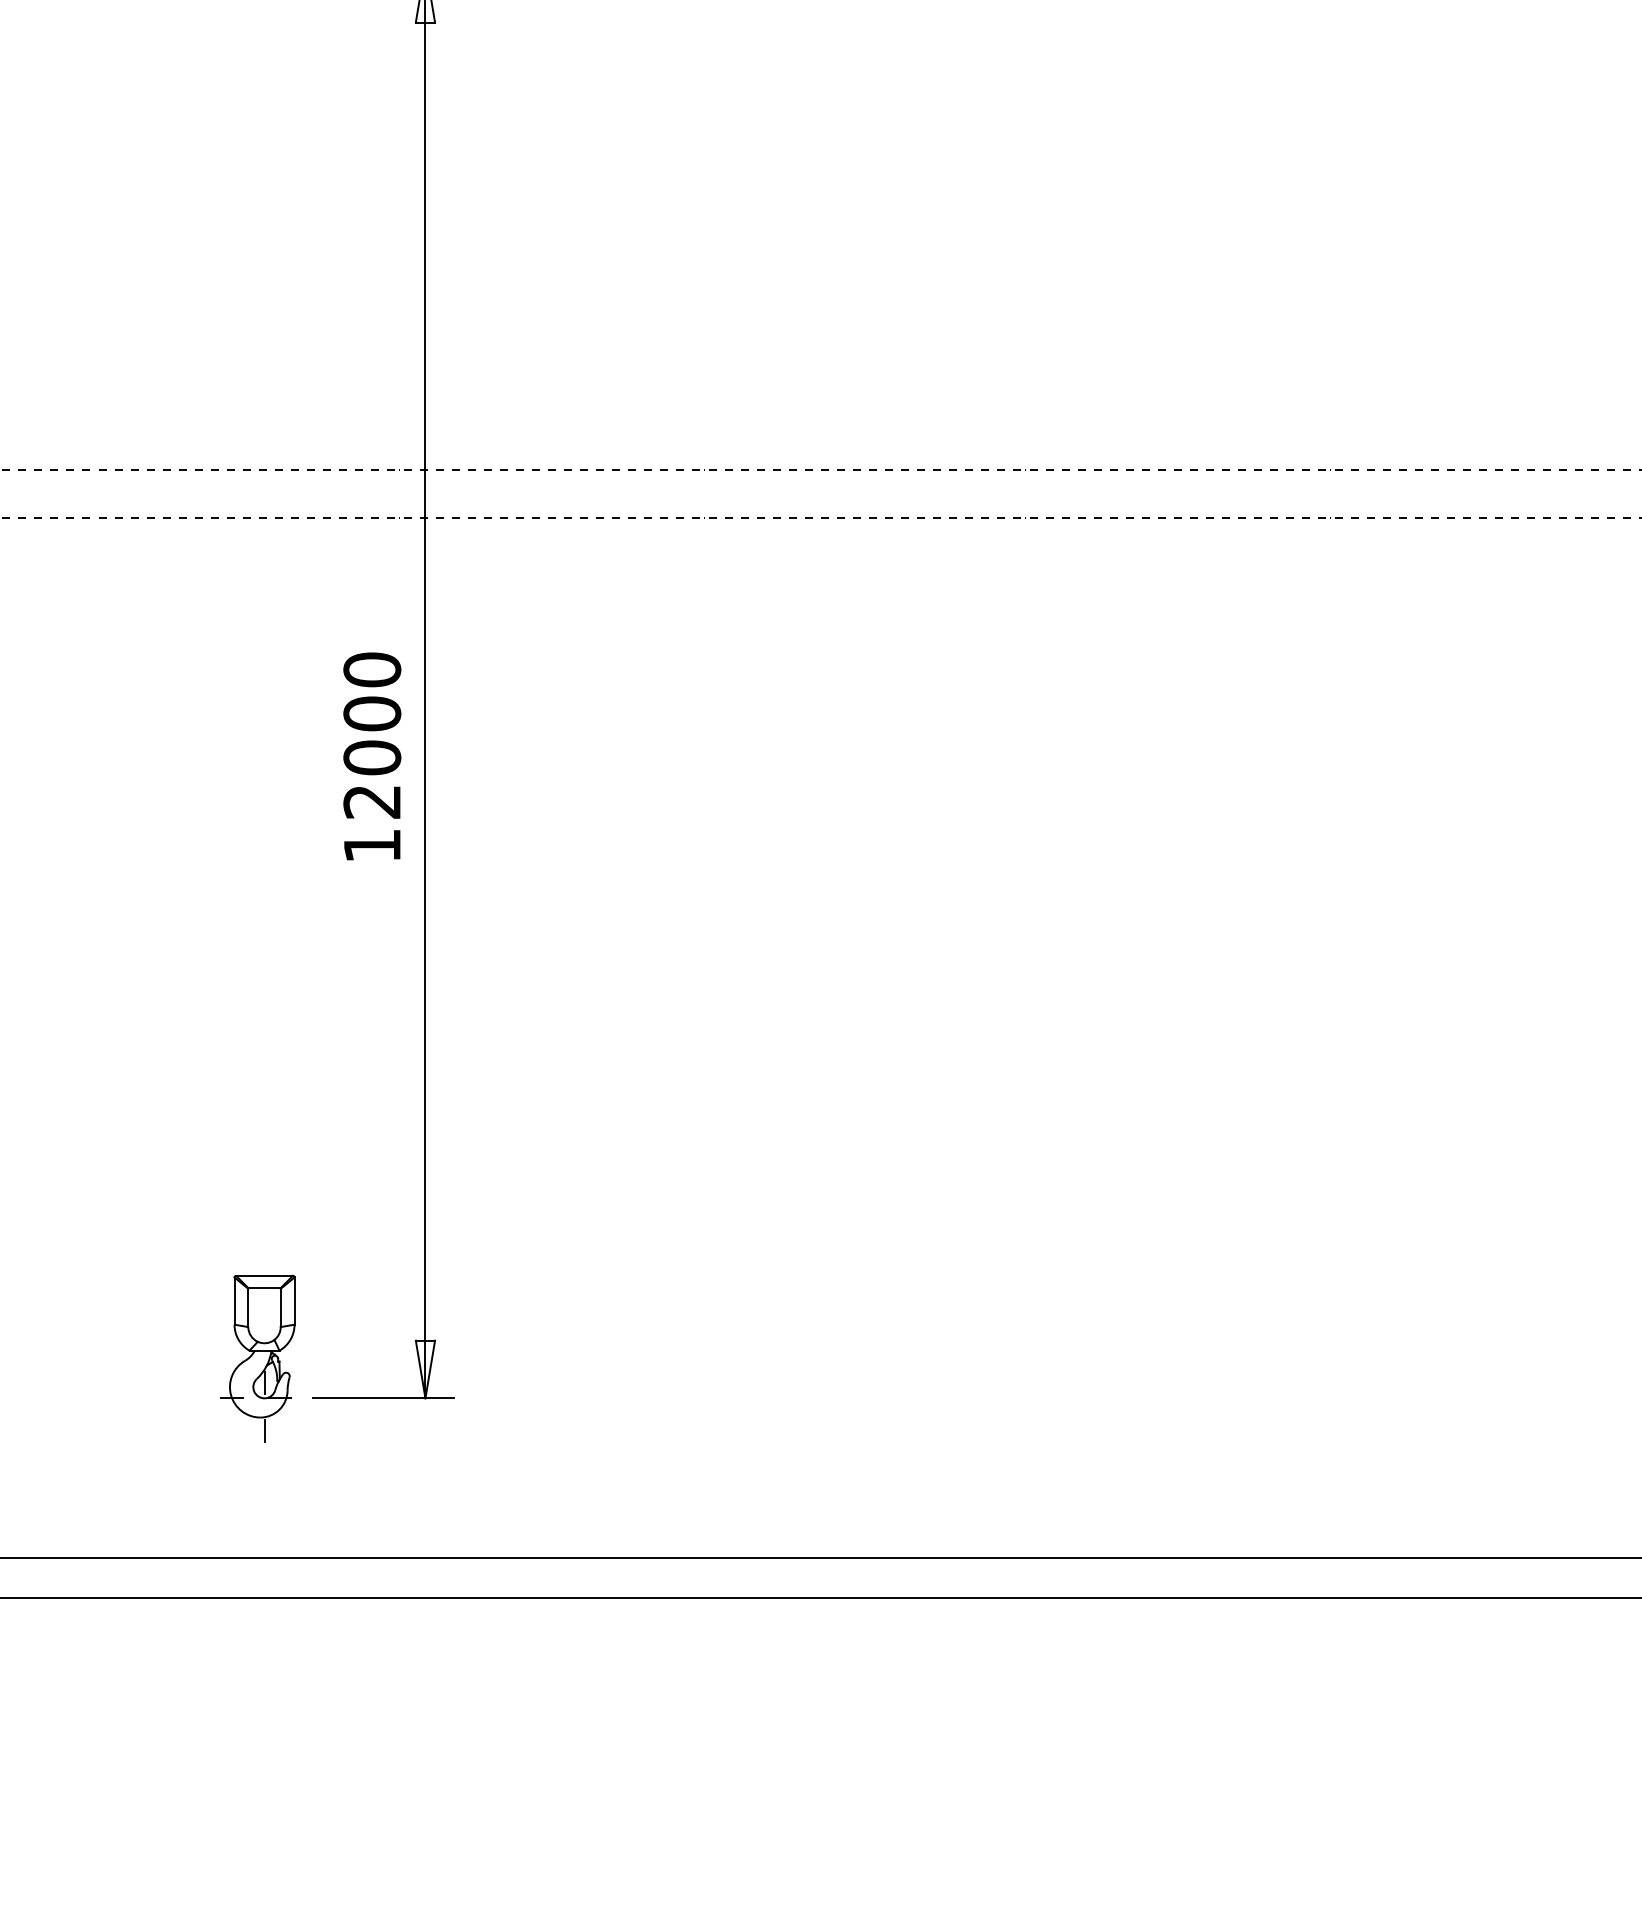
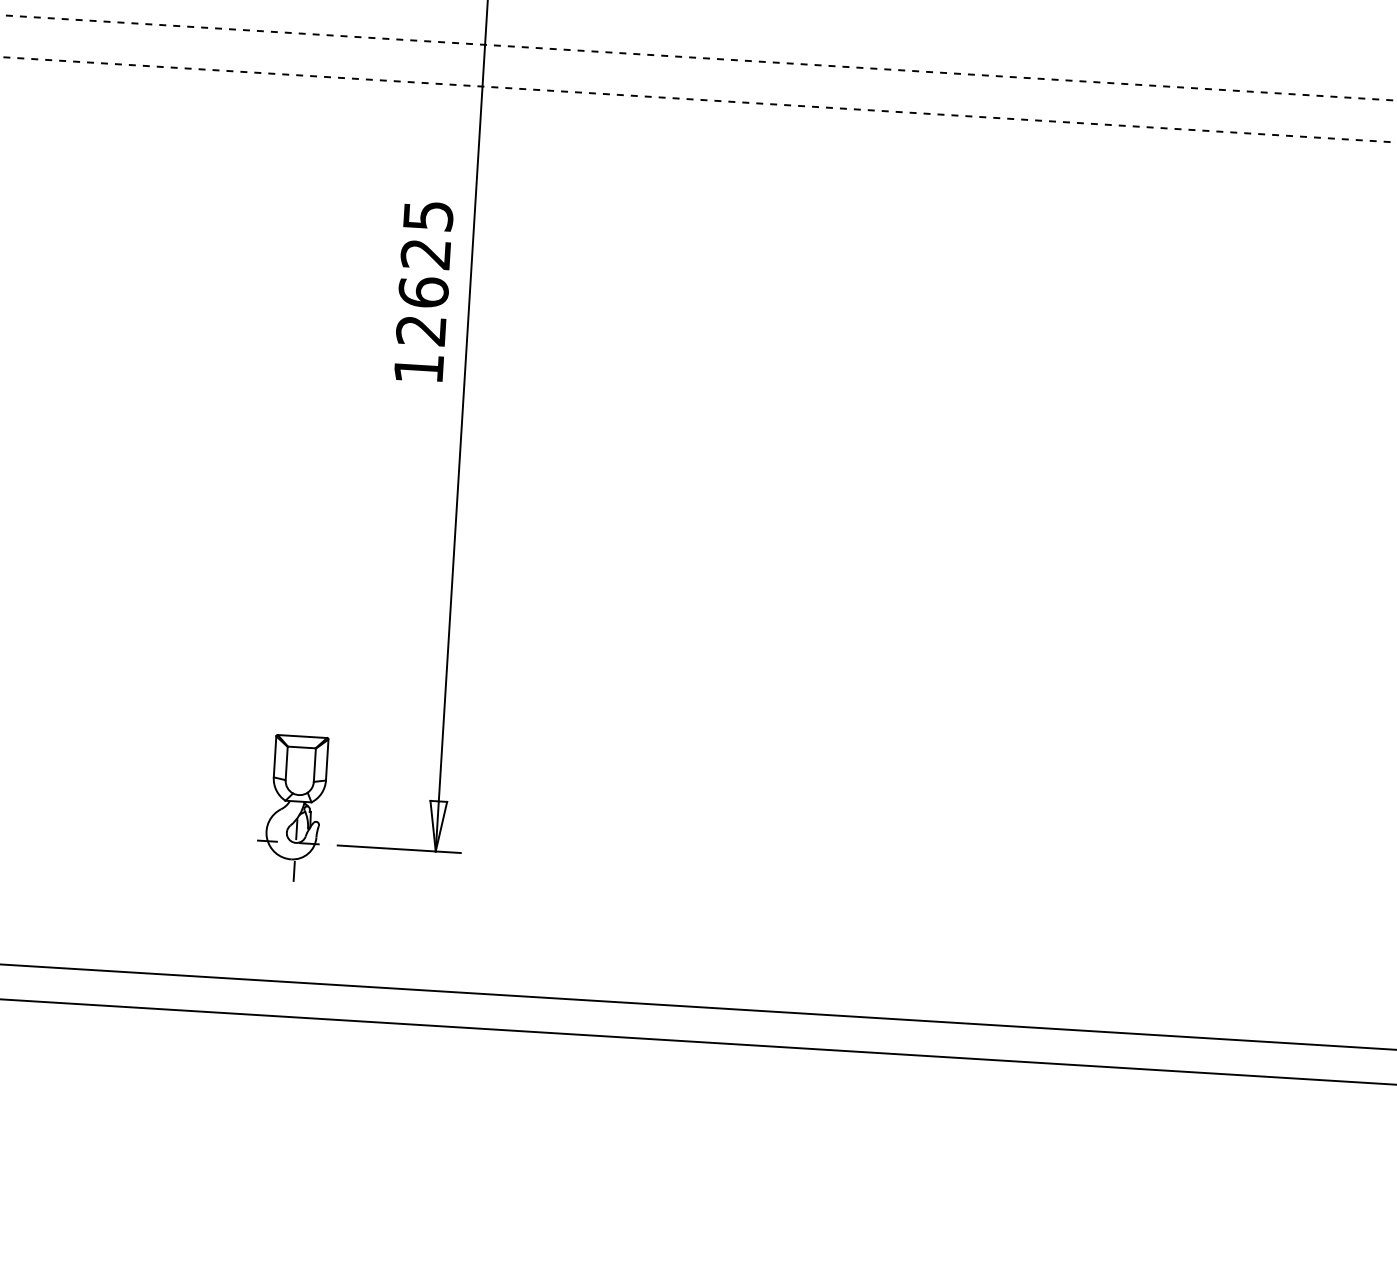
text: (372, 713) -> (426, 253), 12000 -> 12625

